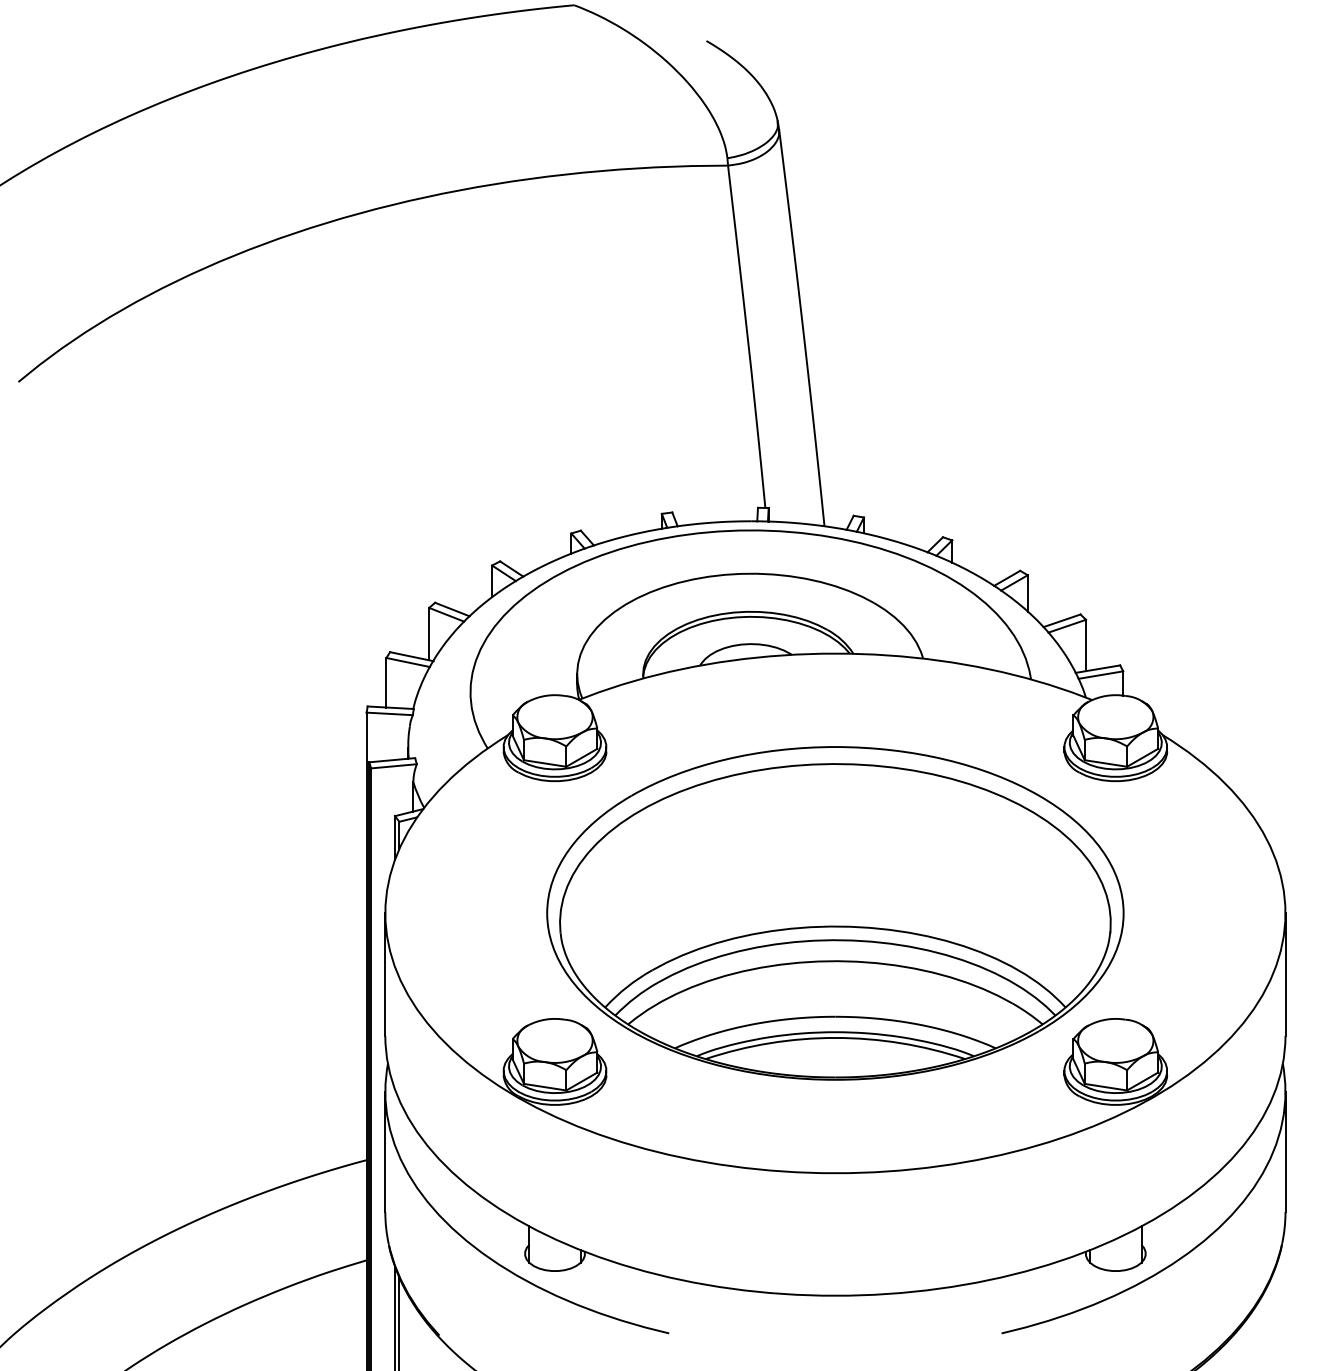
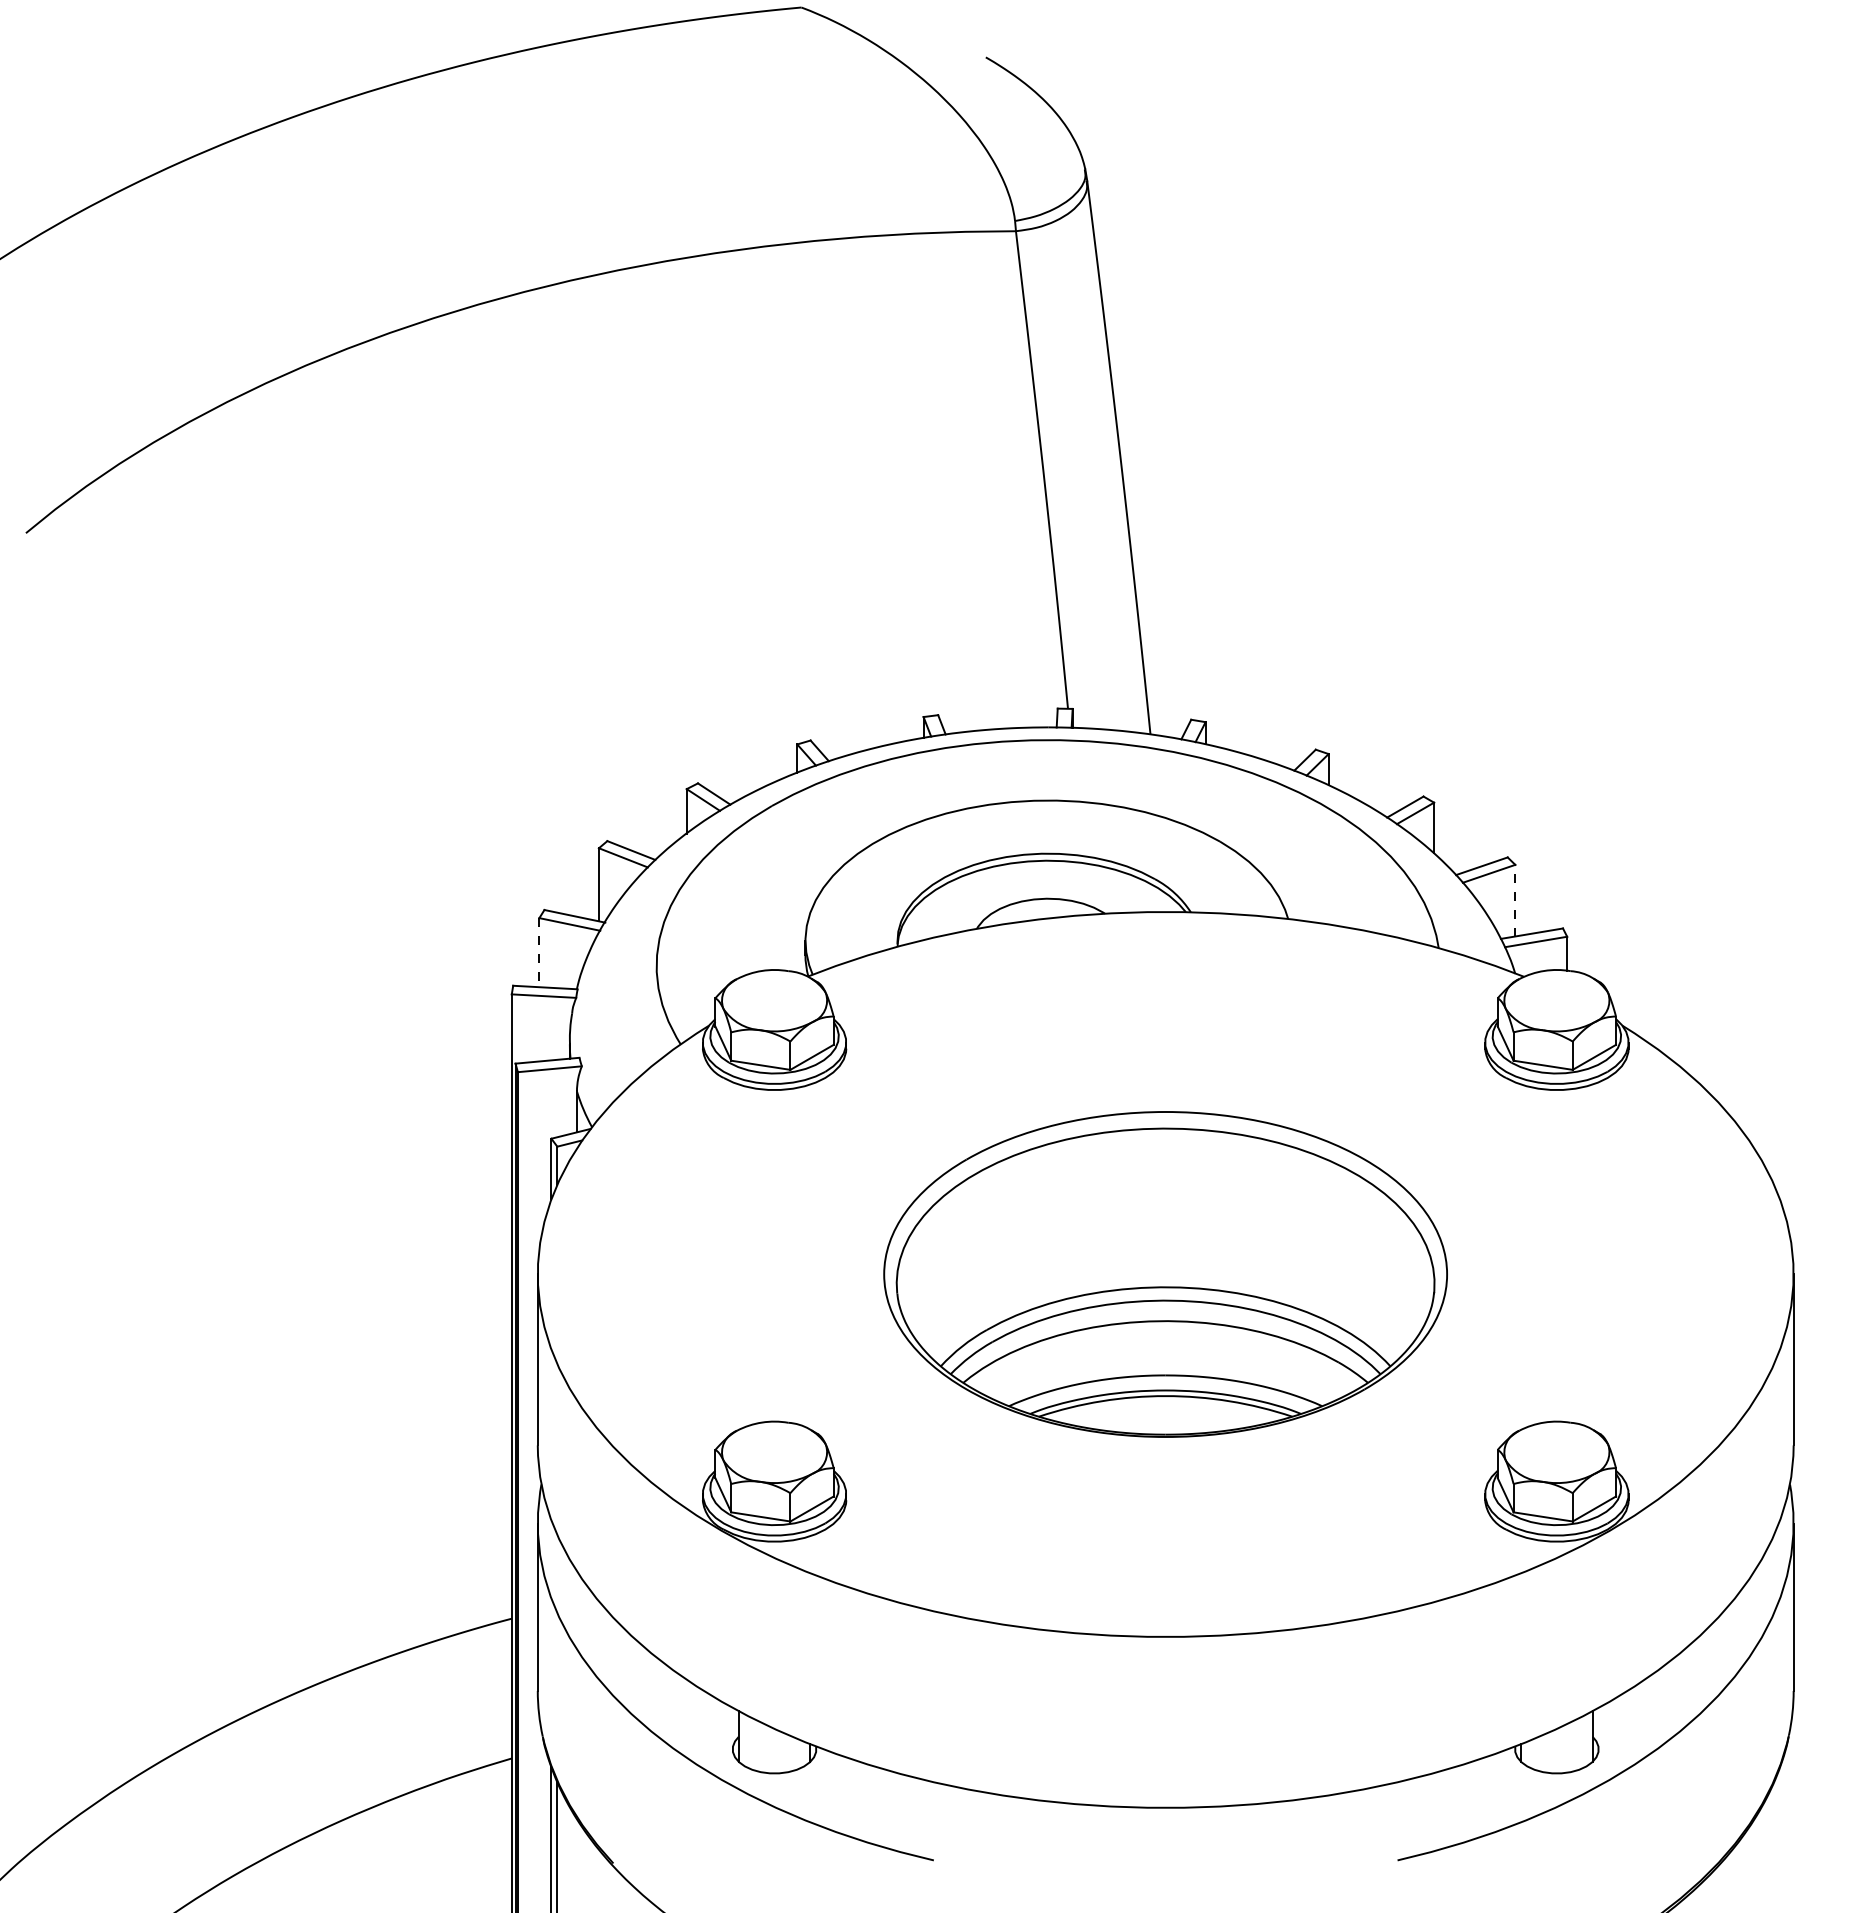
line: (1086, 645) -> (1515, 900), solid -> dashed
line: (386, 682) -> (539, 952), solid -> dashed
part: (835, 913) -> (1165, 1274), size x0.7

